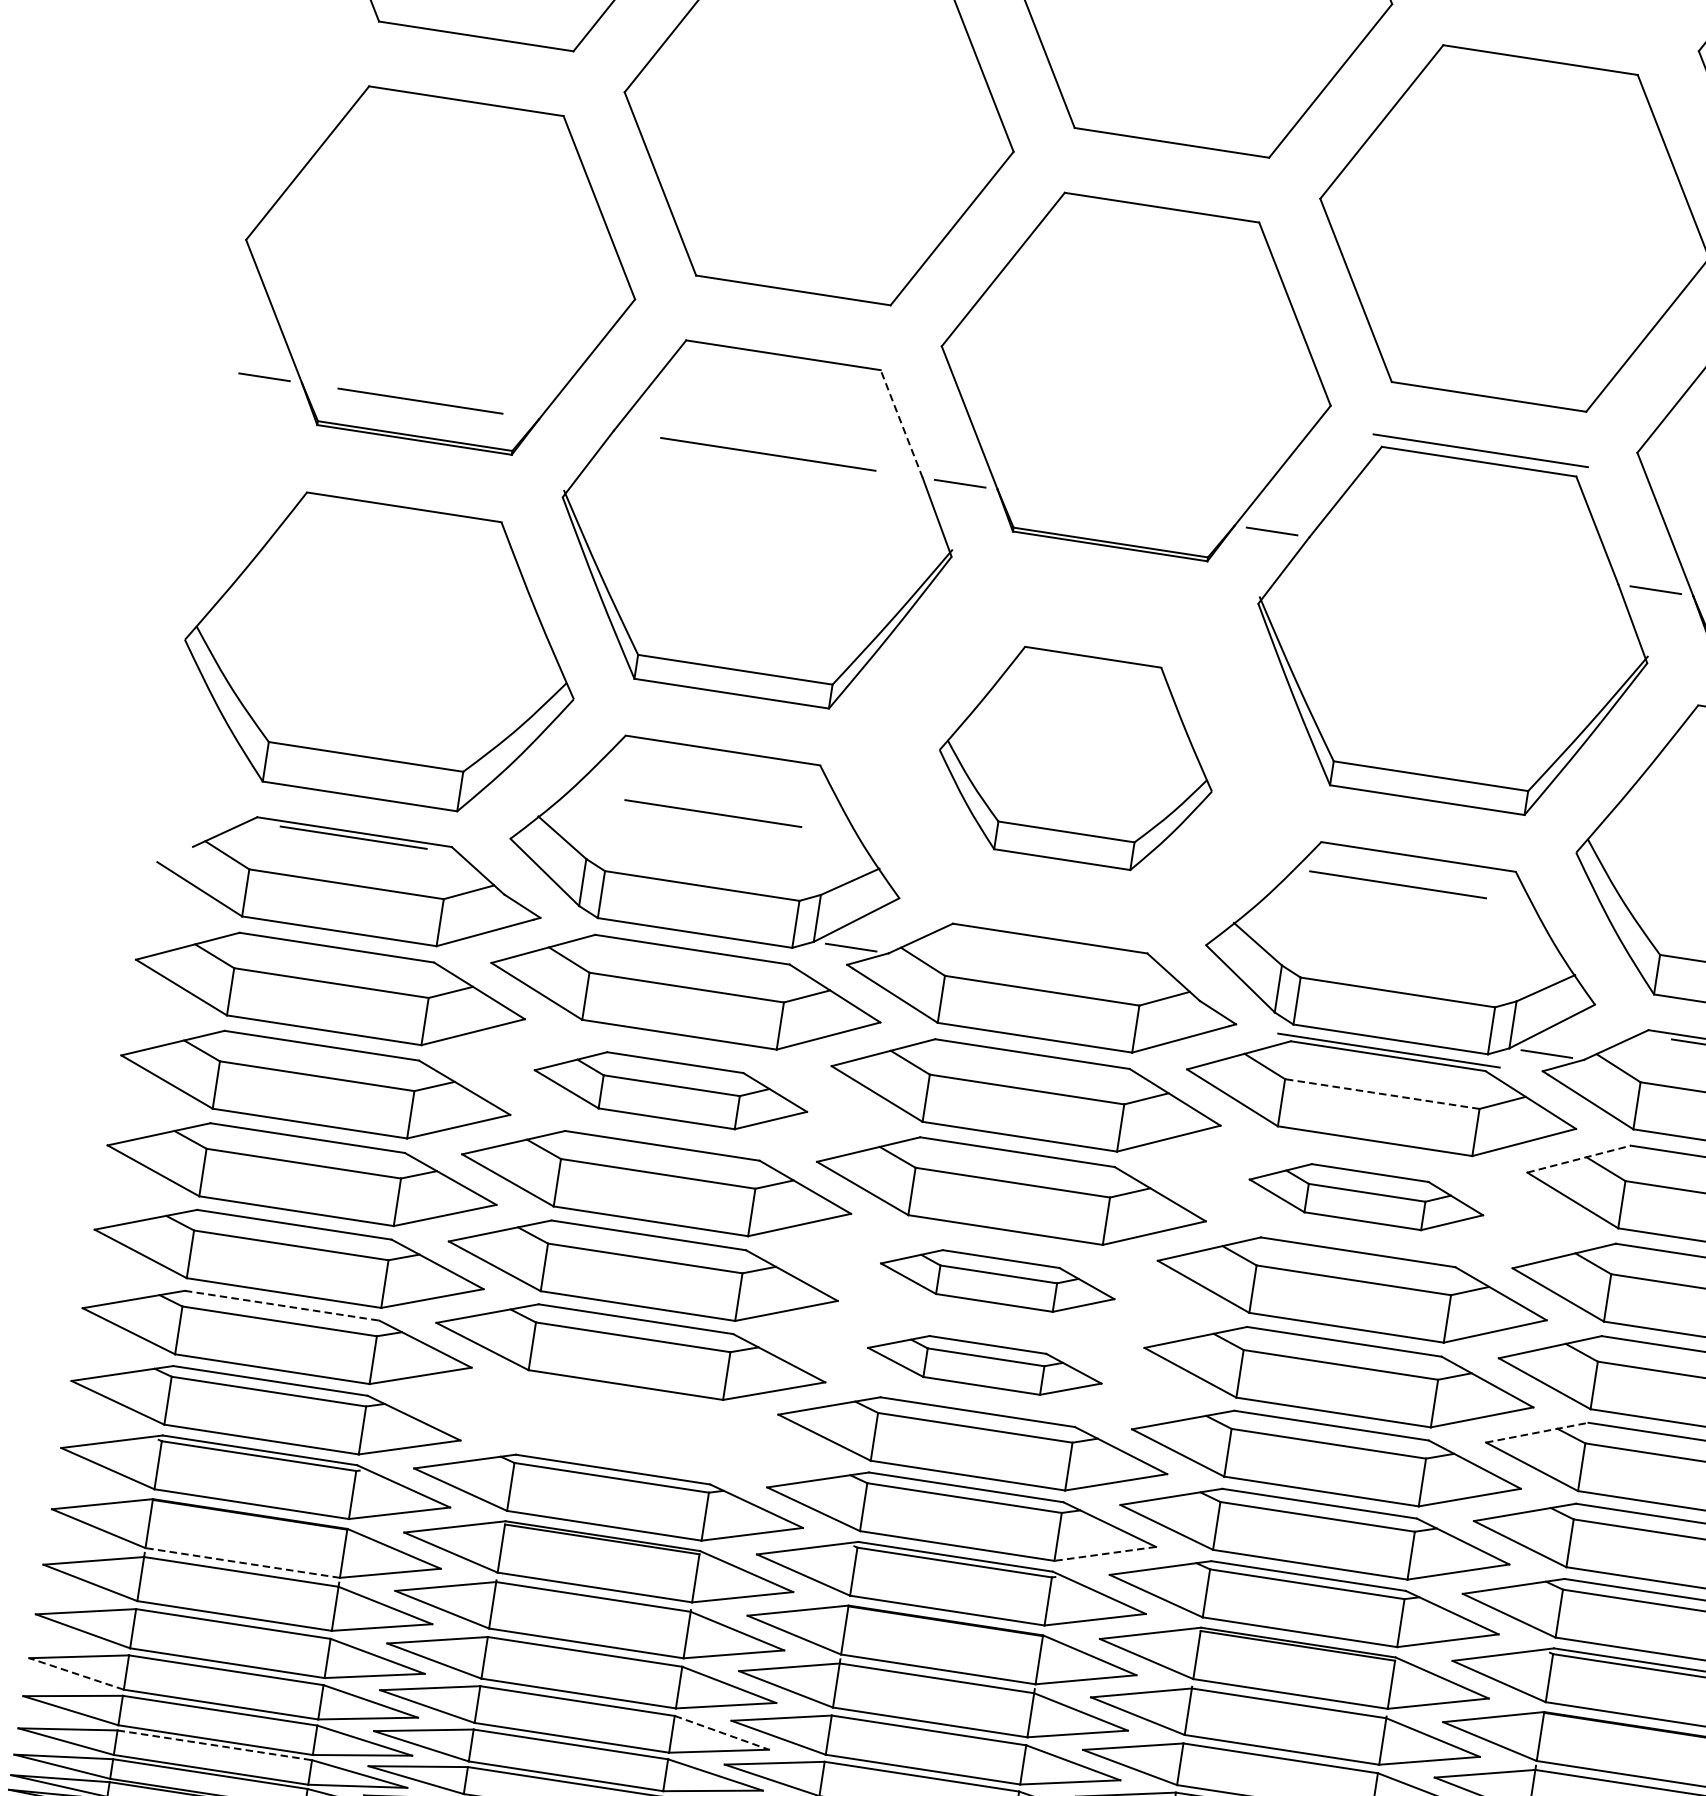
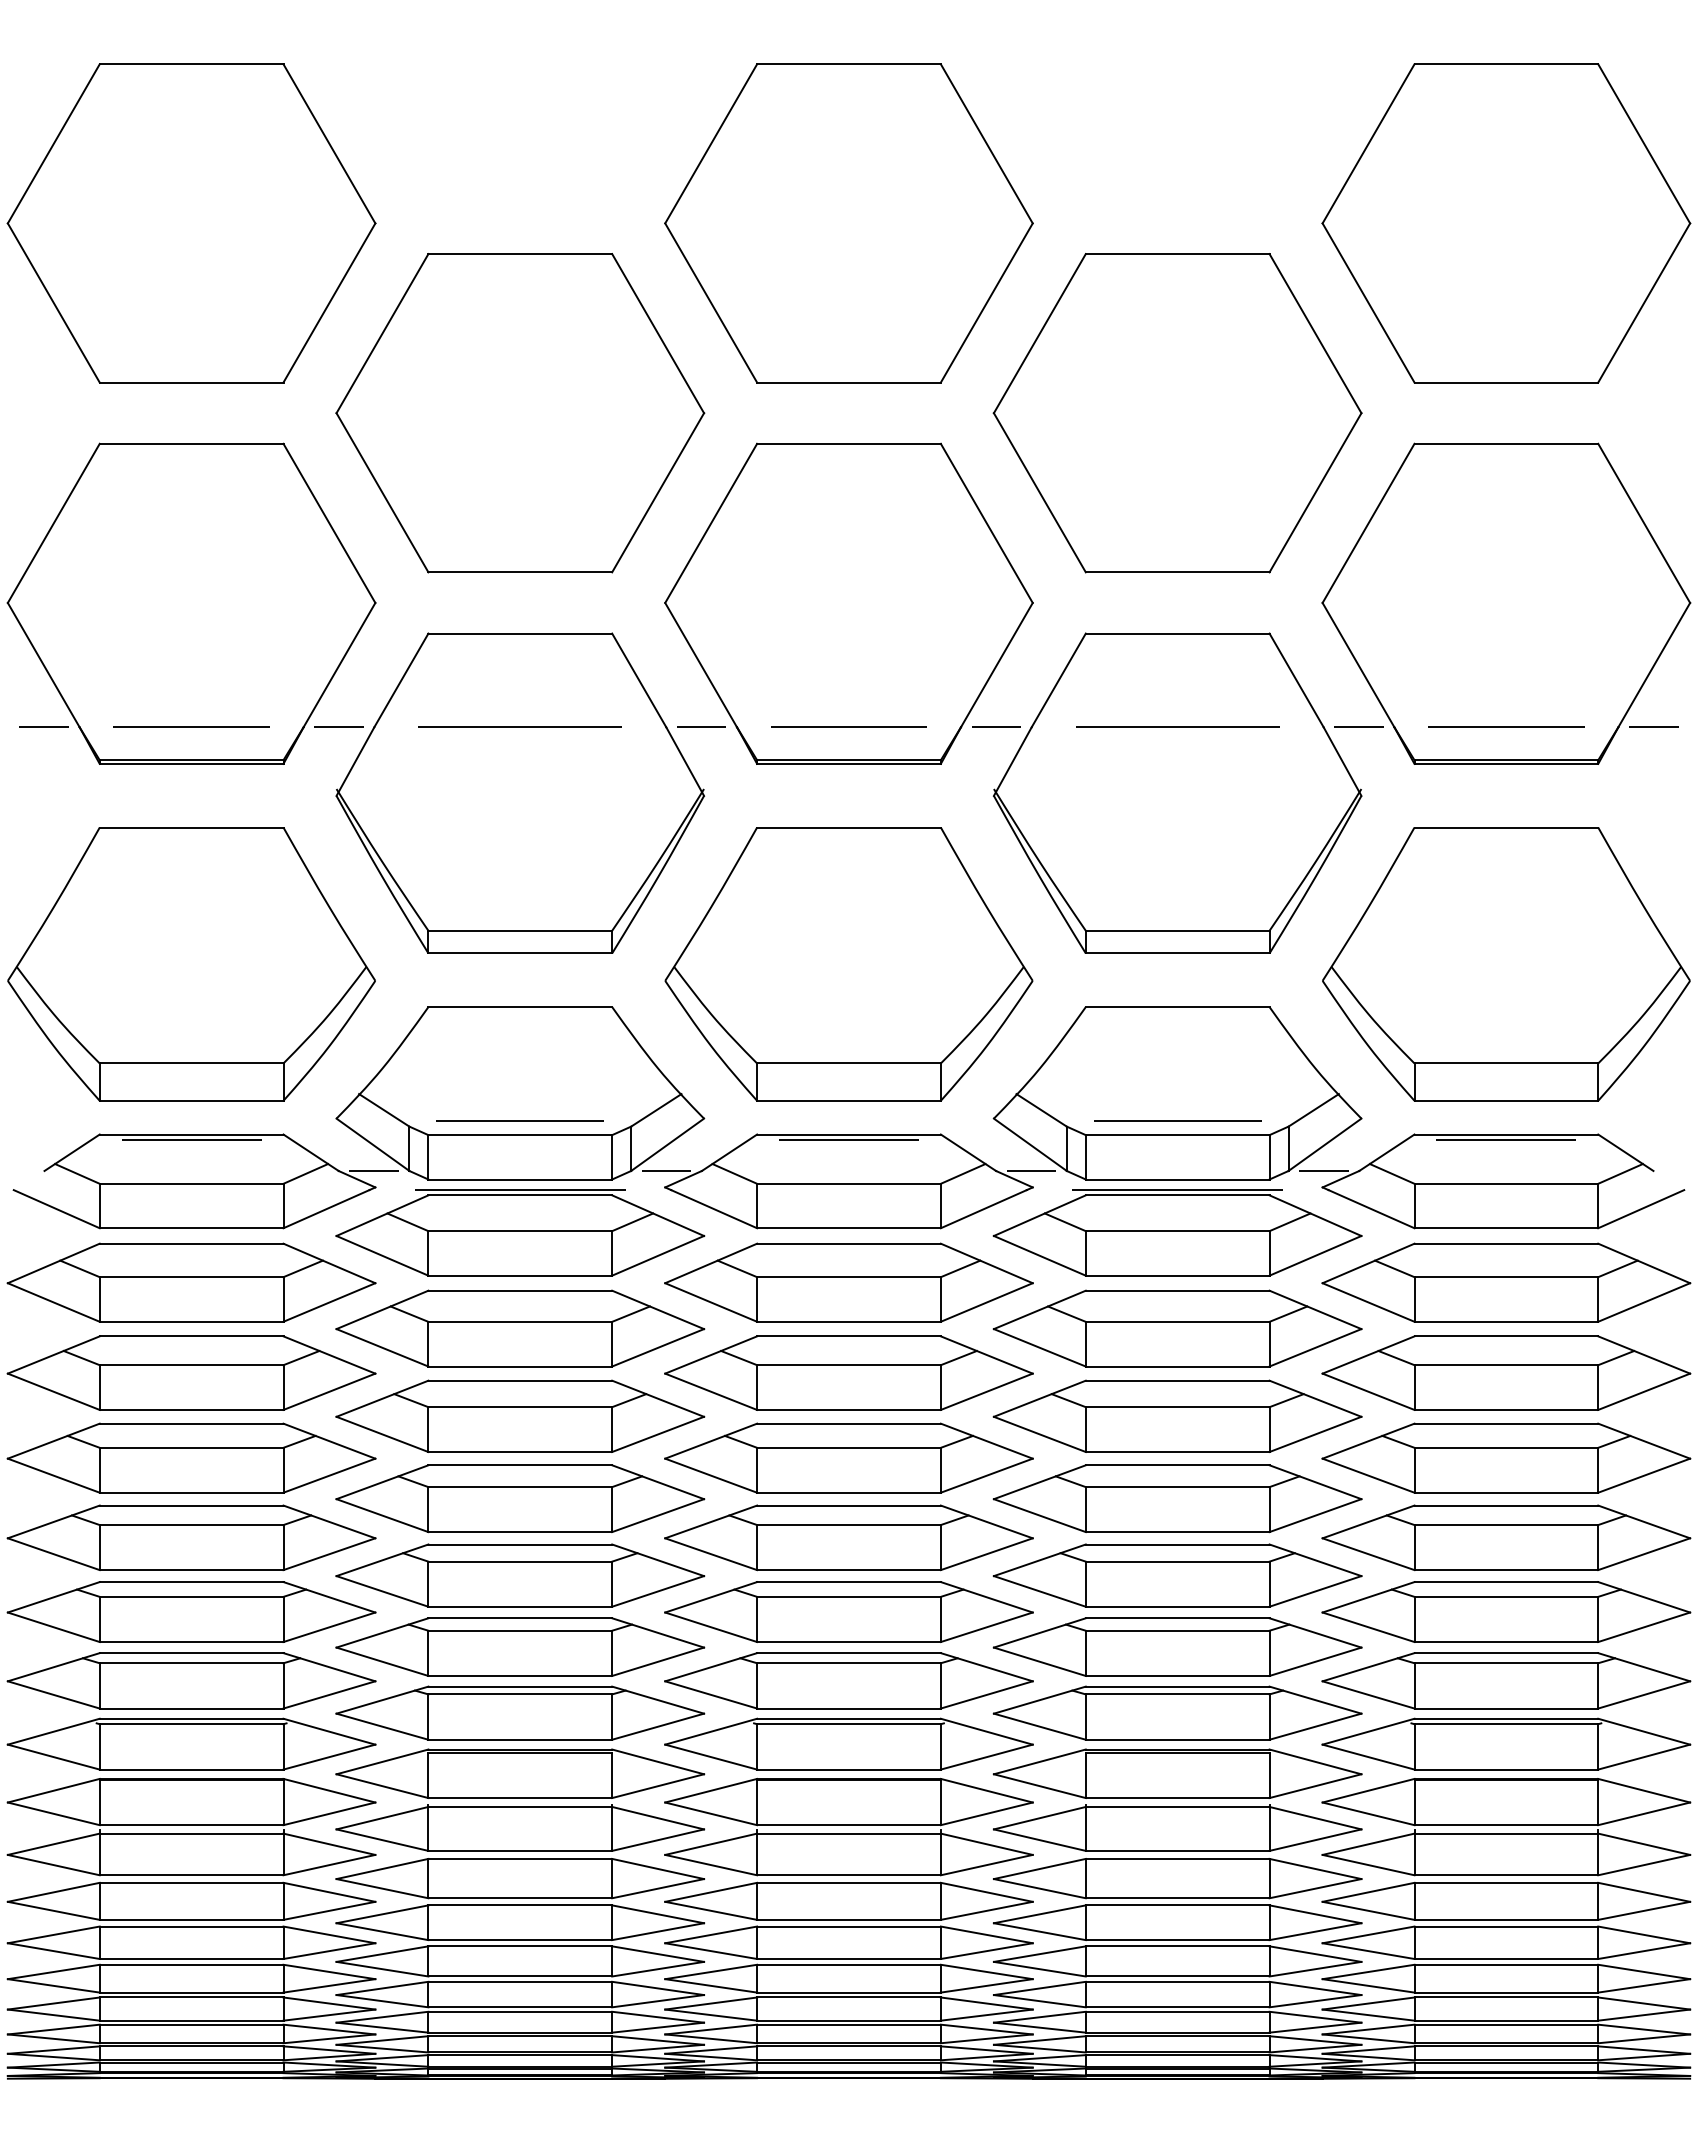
line: (901, 423) -> (638, 679), dashed -> solid
line: (575, 425) -> (338, 727), added
line: (1480, 449) -> (1177, 726), moved
line: (1115, 507) -> (848, 727), added
part: (1077, 758) -> (848, 964), size x1.43
line: (712, 813) -> (519, 1120), moved
line: (1397, 884) -> (1177, 1120), moved
line: (541, 900) -> (373, 1171), added
line: (1048, 943) -> (848, 1139), added
line: (692, 944) -> (519, 1190), added
line: (1237, 1007) -> (1031, 1171), added
part: (671, 1090) -> (520, 1328), size x1.43
line: (1382, 1094) -> (1177, 1231), dashed -> solid
line: (1580, 1159) -> (1369, 1263), dashed -> solid
part: (1366, 1197) -> (1177, 1328), size x1.67
part: (997, 1280) -> (848, 1457), size x1.67
line: (281, 1306) -> (191, 1582), dashed -> solid
part: (984, 1364) -> (848, 1537), size x1.67
part: (619, 1427) -> (520, 1646), added
line: (1537, 1432) -> (1368, 1521), dashed -> solid
line: (1105, 1553) -> (986, 1694), dashed -> solid
line: (242, 1563) -> (191, 1825), dashed -> solid
line: (76, 1674) -> (53, 1951), dashed -> solid
line: (722, 1733) -> (658, 1914), dashed -> solid
line: (214, 1745) -> (191, 1997), dashed -> solid

